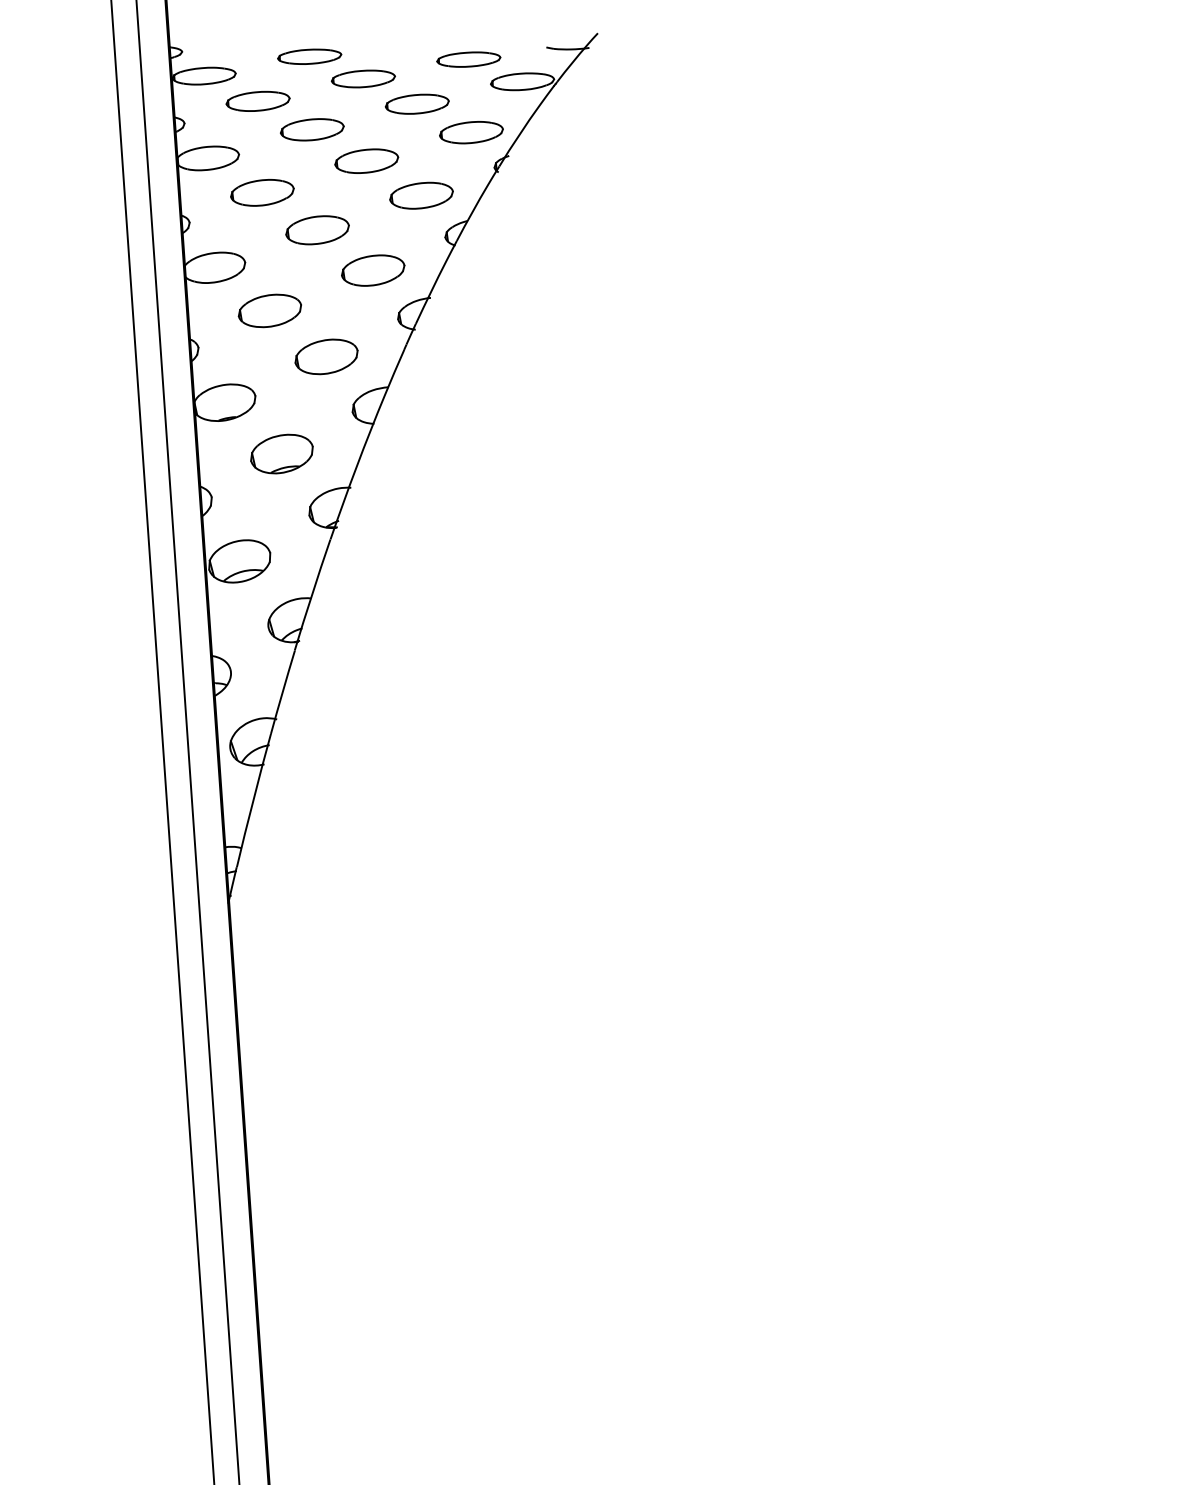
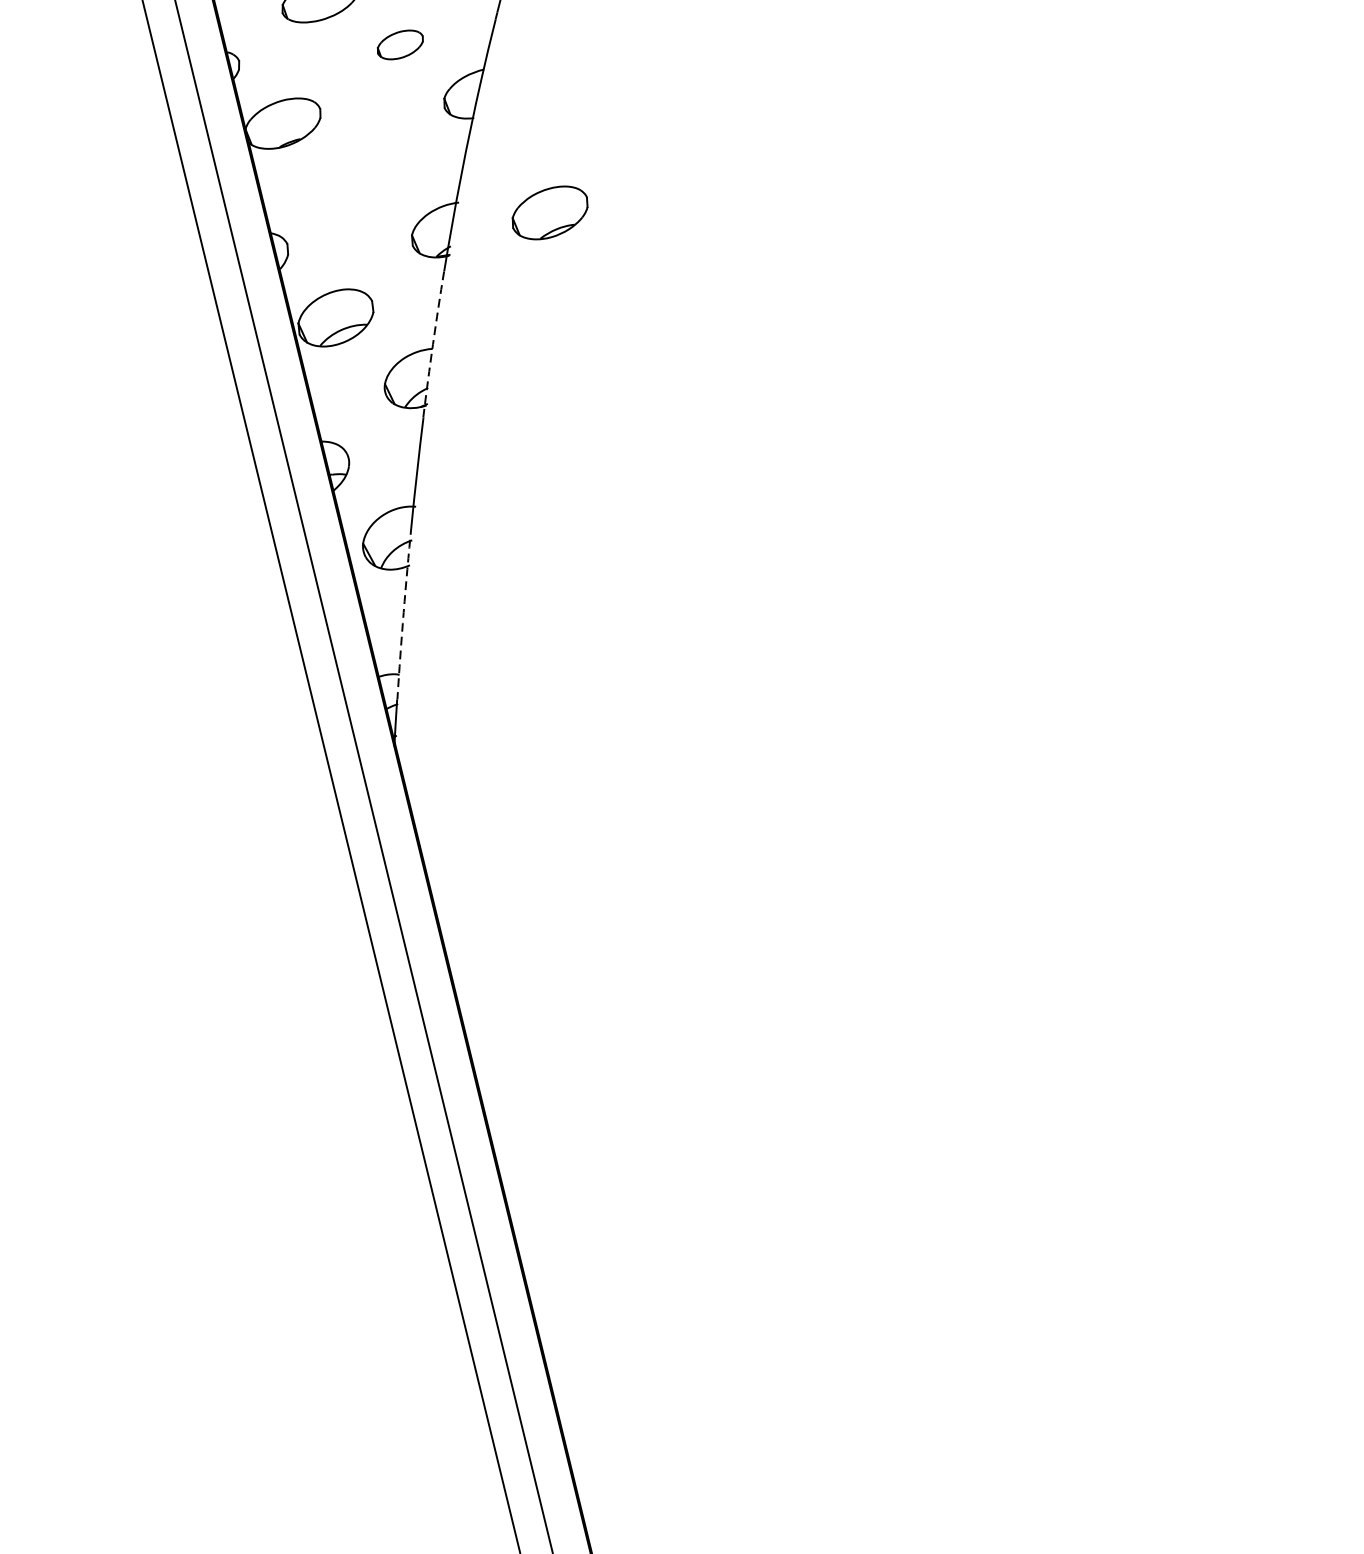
part: (326, 356) -> (400, 44), size x0.6
part: (281, 453) -> (549, 212), moved
arc: (312, 594) -> (433, 343), solid -> dashed
arc: (253, 800) -> (403, 612), solid -> dashed

